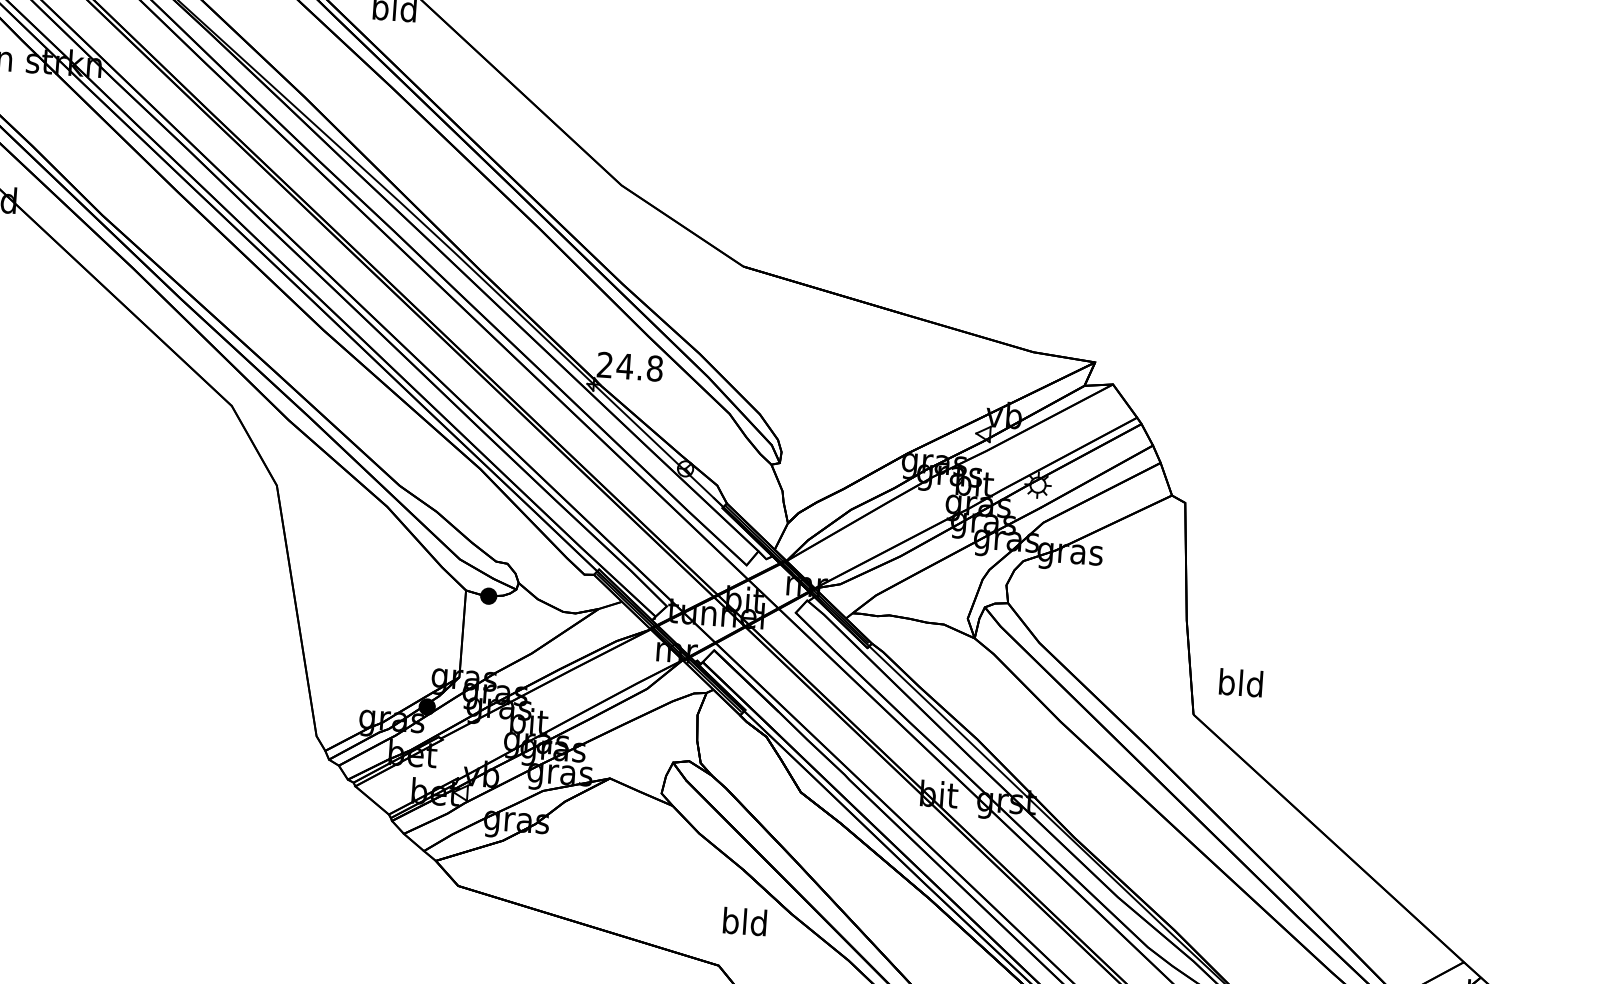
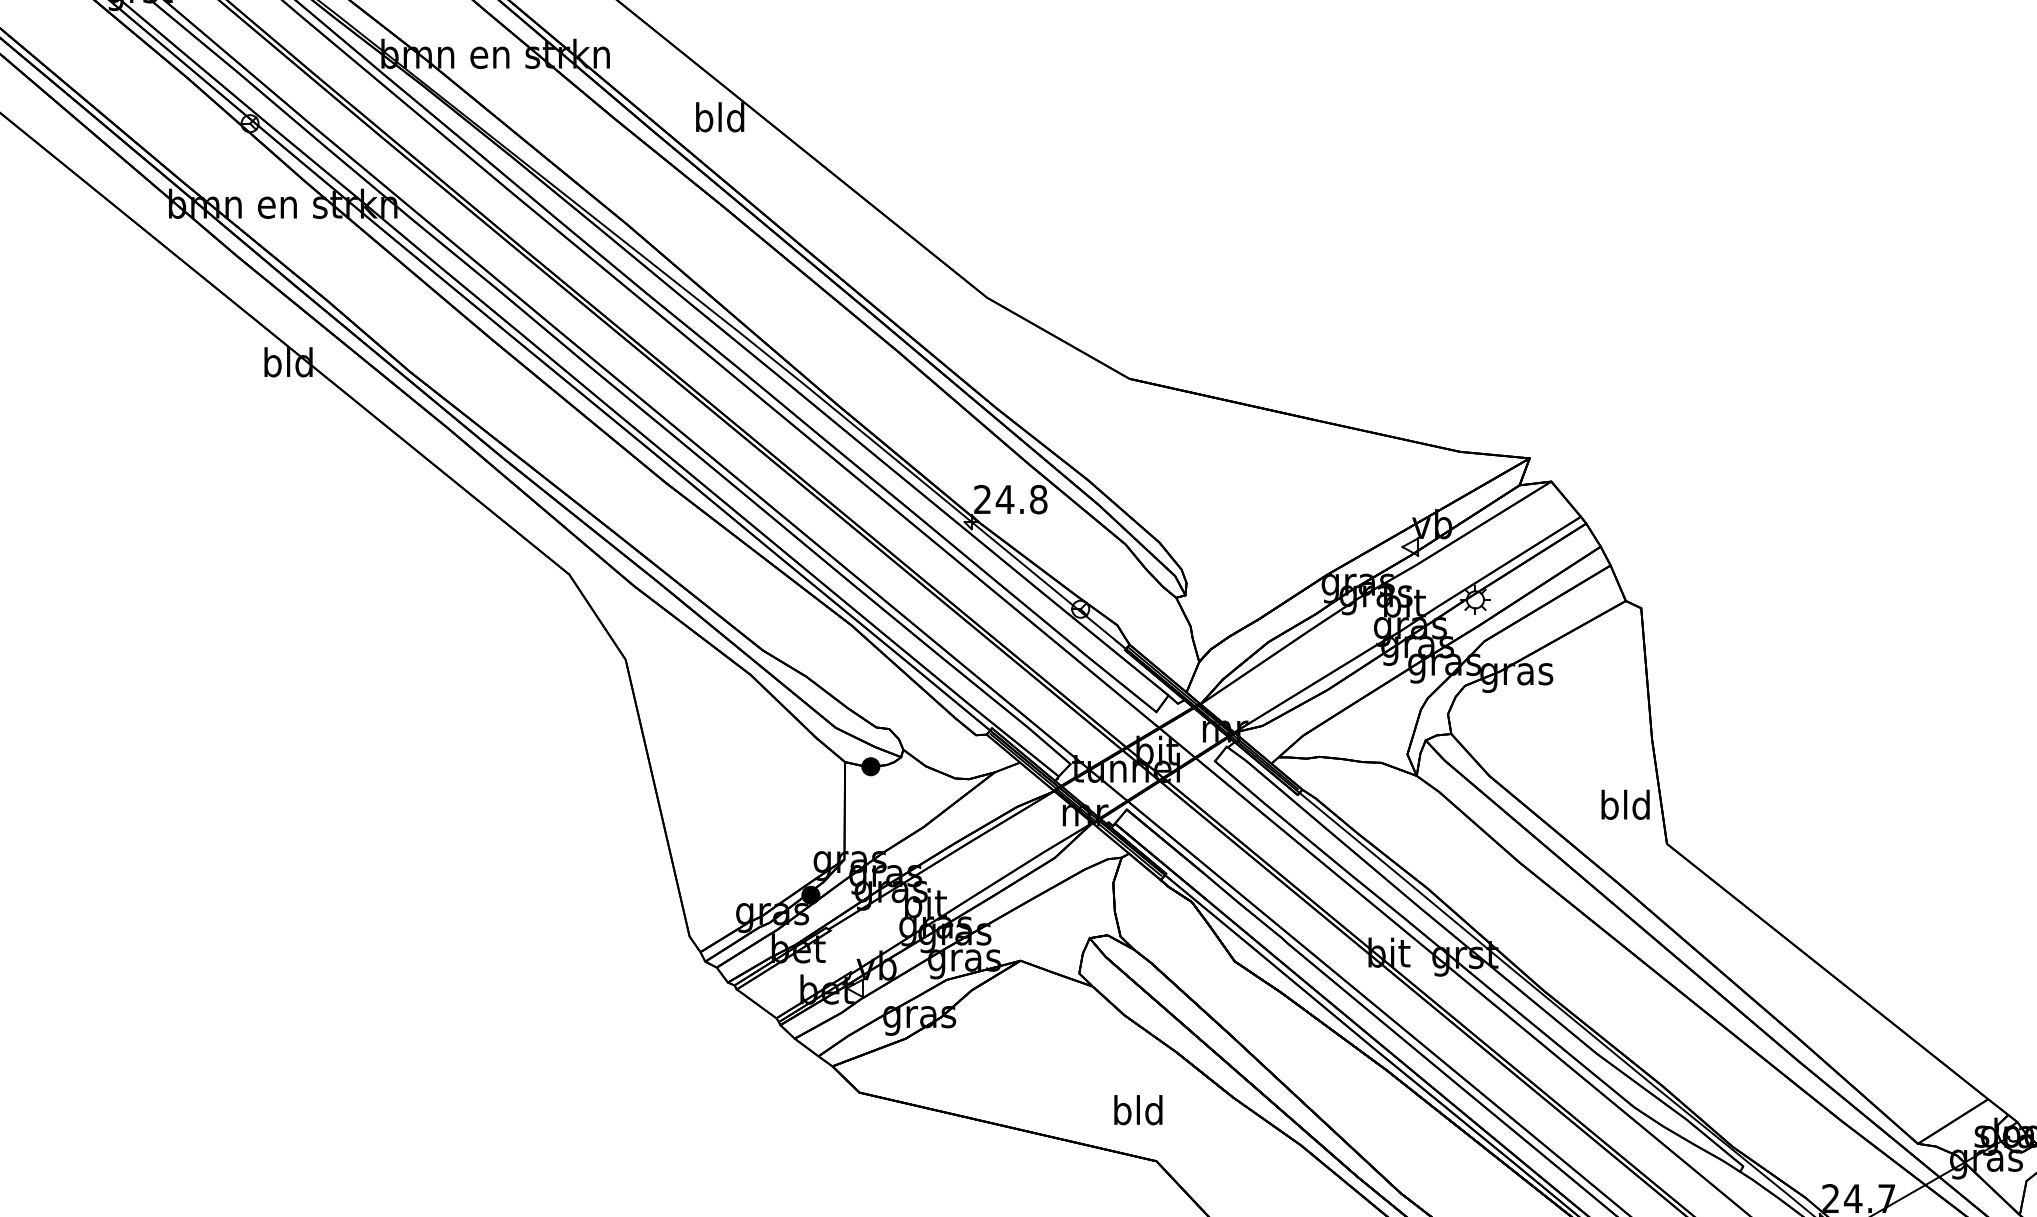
text: (1241, 682) -> (1625, 804), moved
text: (745, 922) -> (1138, 1110), moved

